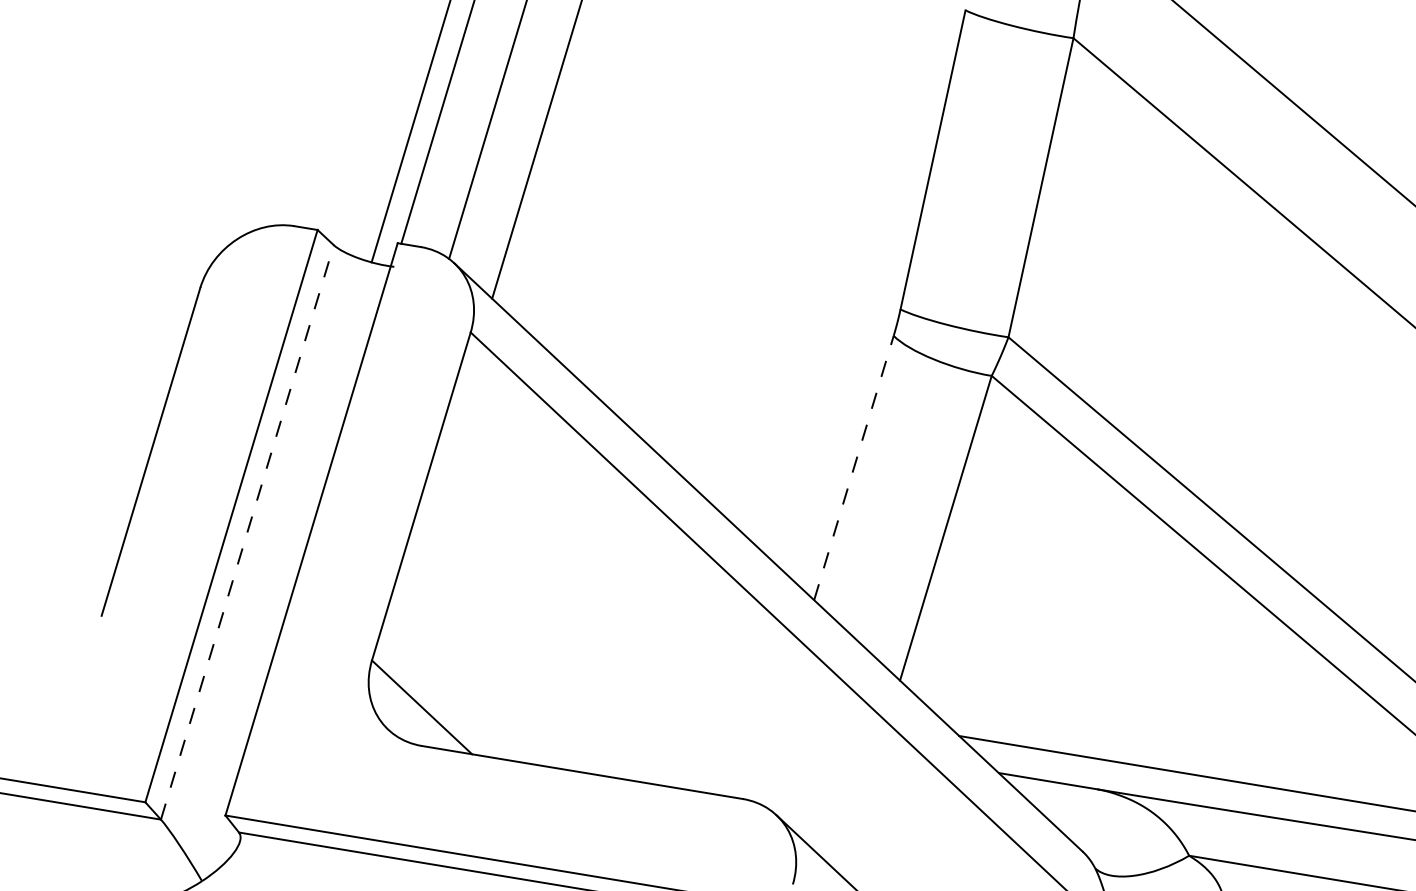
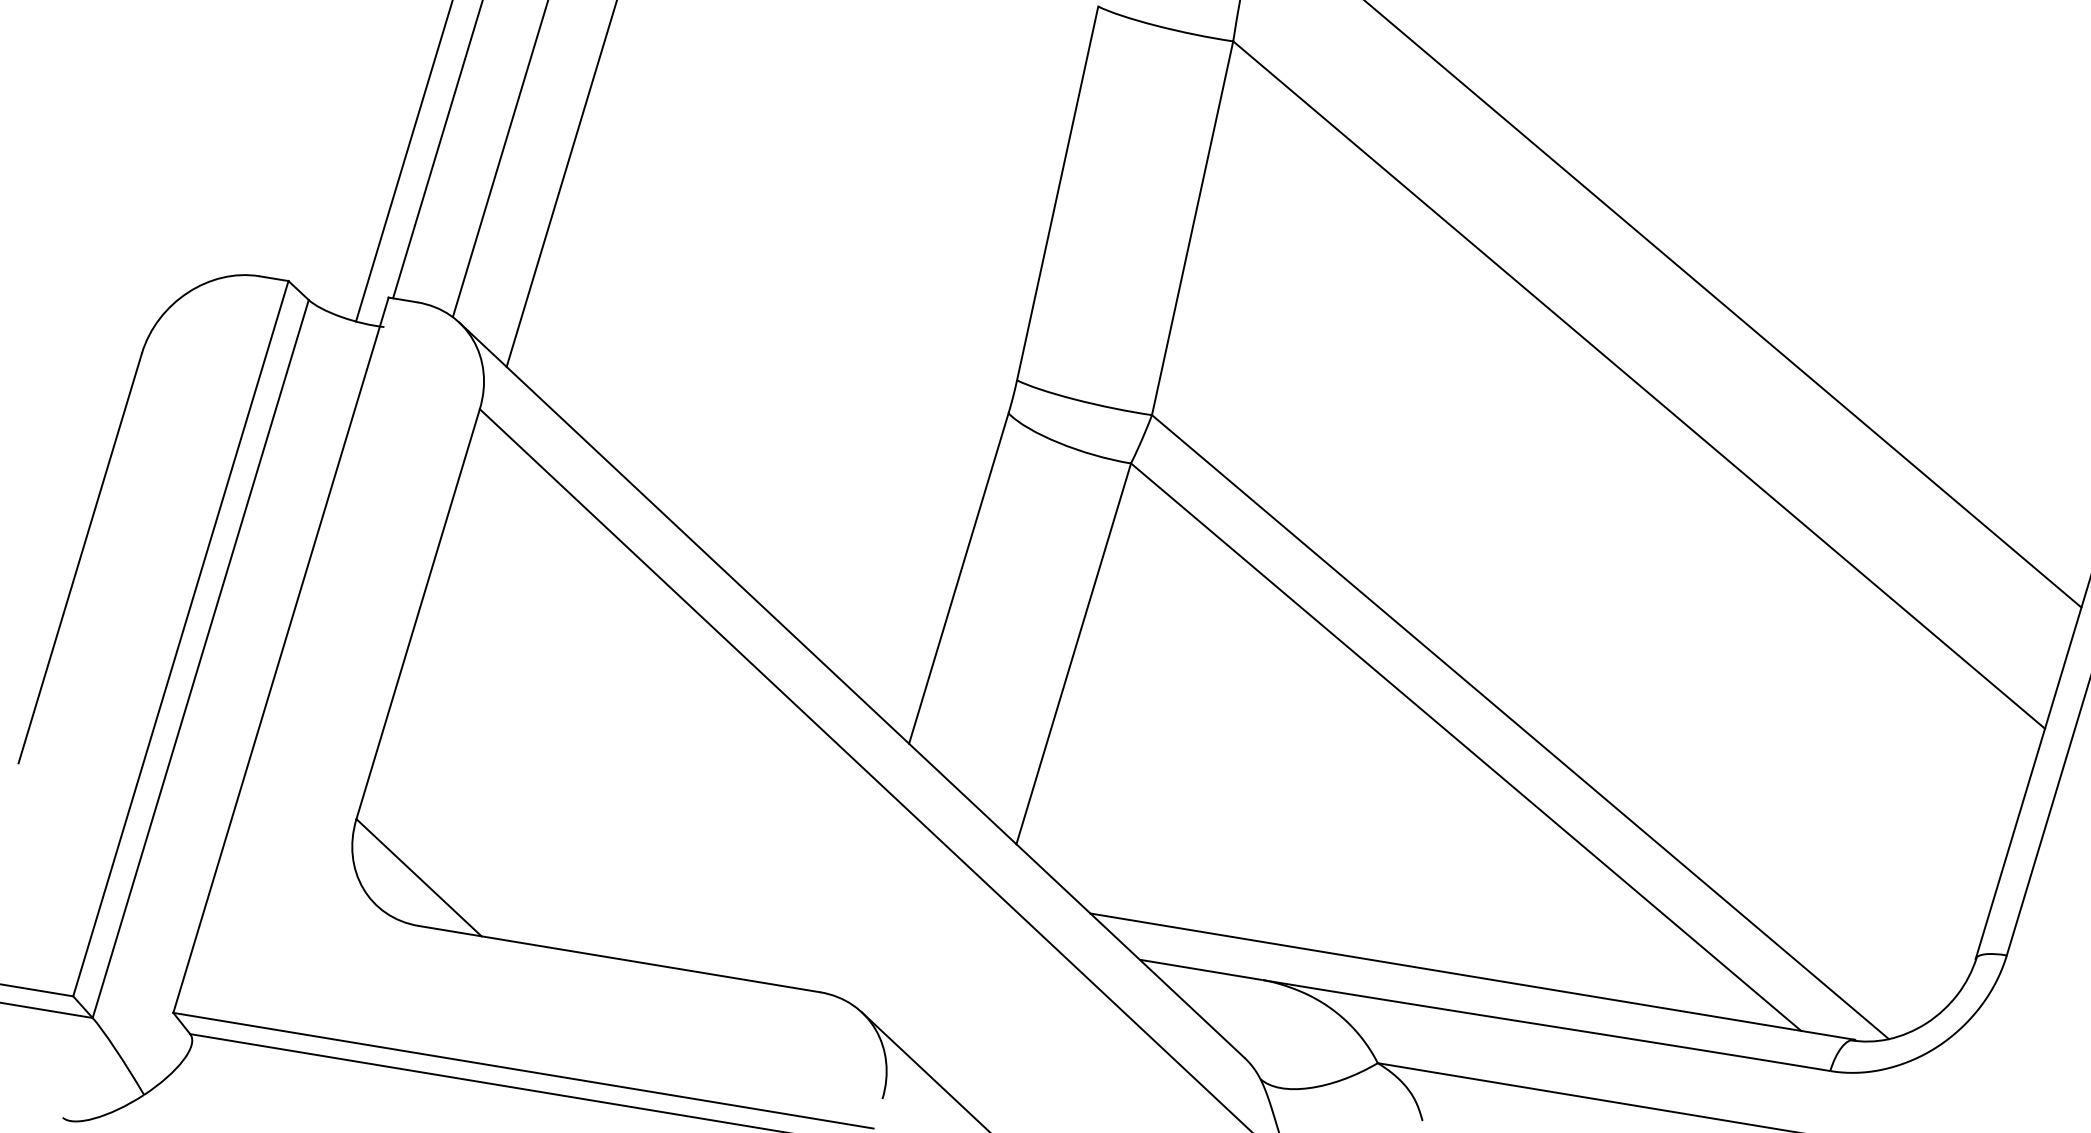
line: (853, 467) -> (958, 578), dashed -> solid
line: (247, 532) -> (200, 659), dashed -> solid

